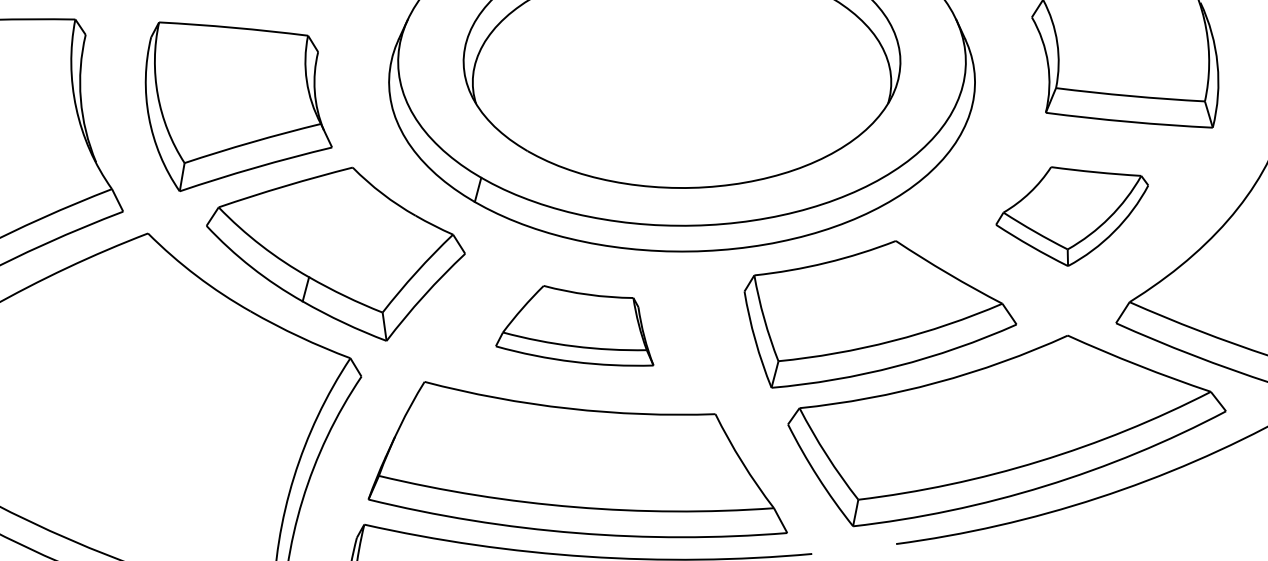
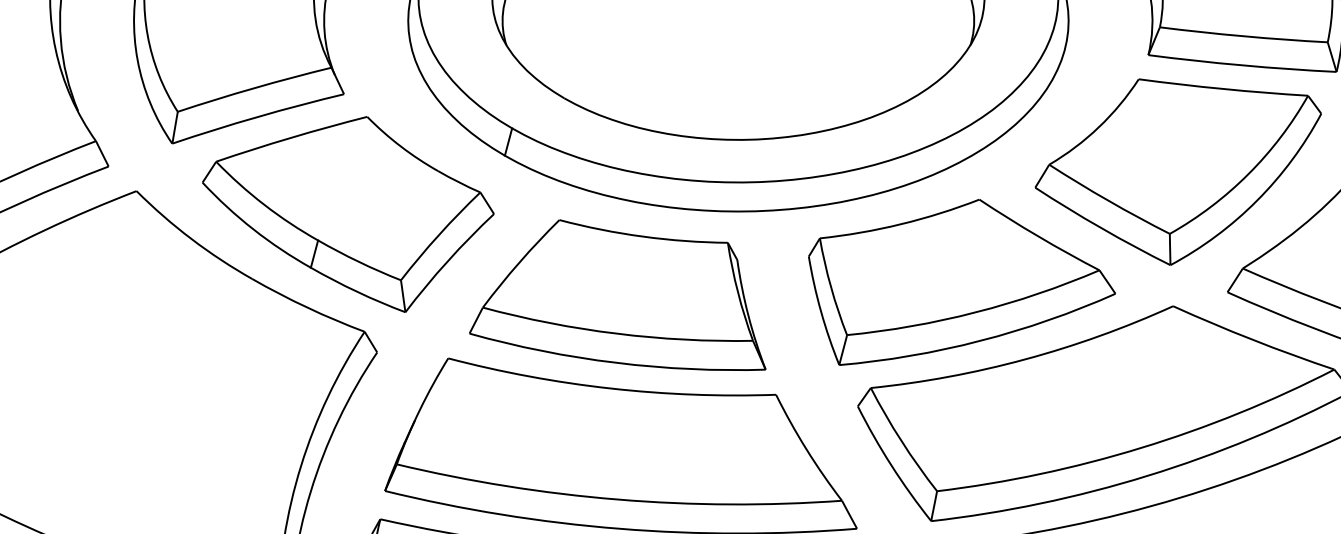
part: (1071, 216) -> (1177, 172), size x1.67
part: (574, 325) -> (617, 294), size x1.67

